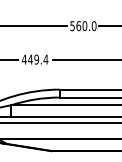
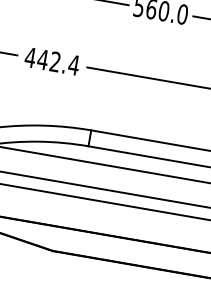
text: (36, 59) -> (54, 61), 449.4 -> 442.4

